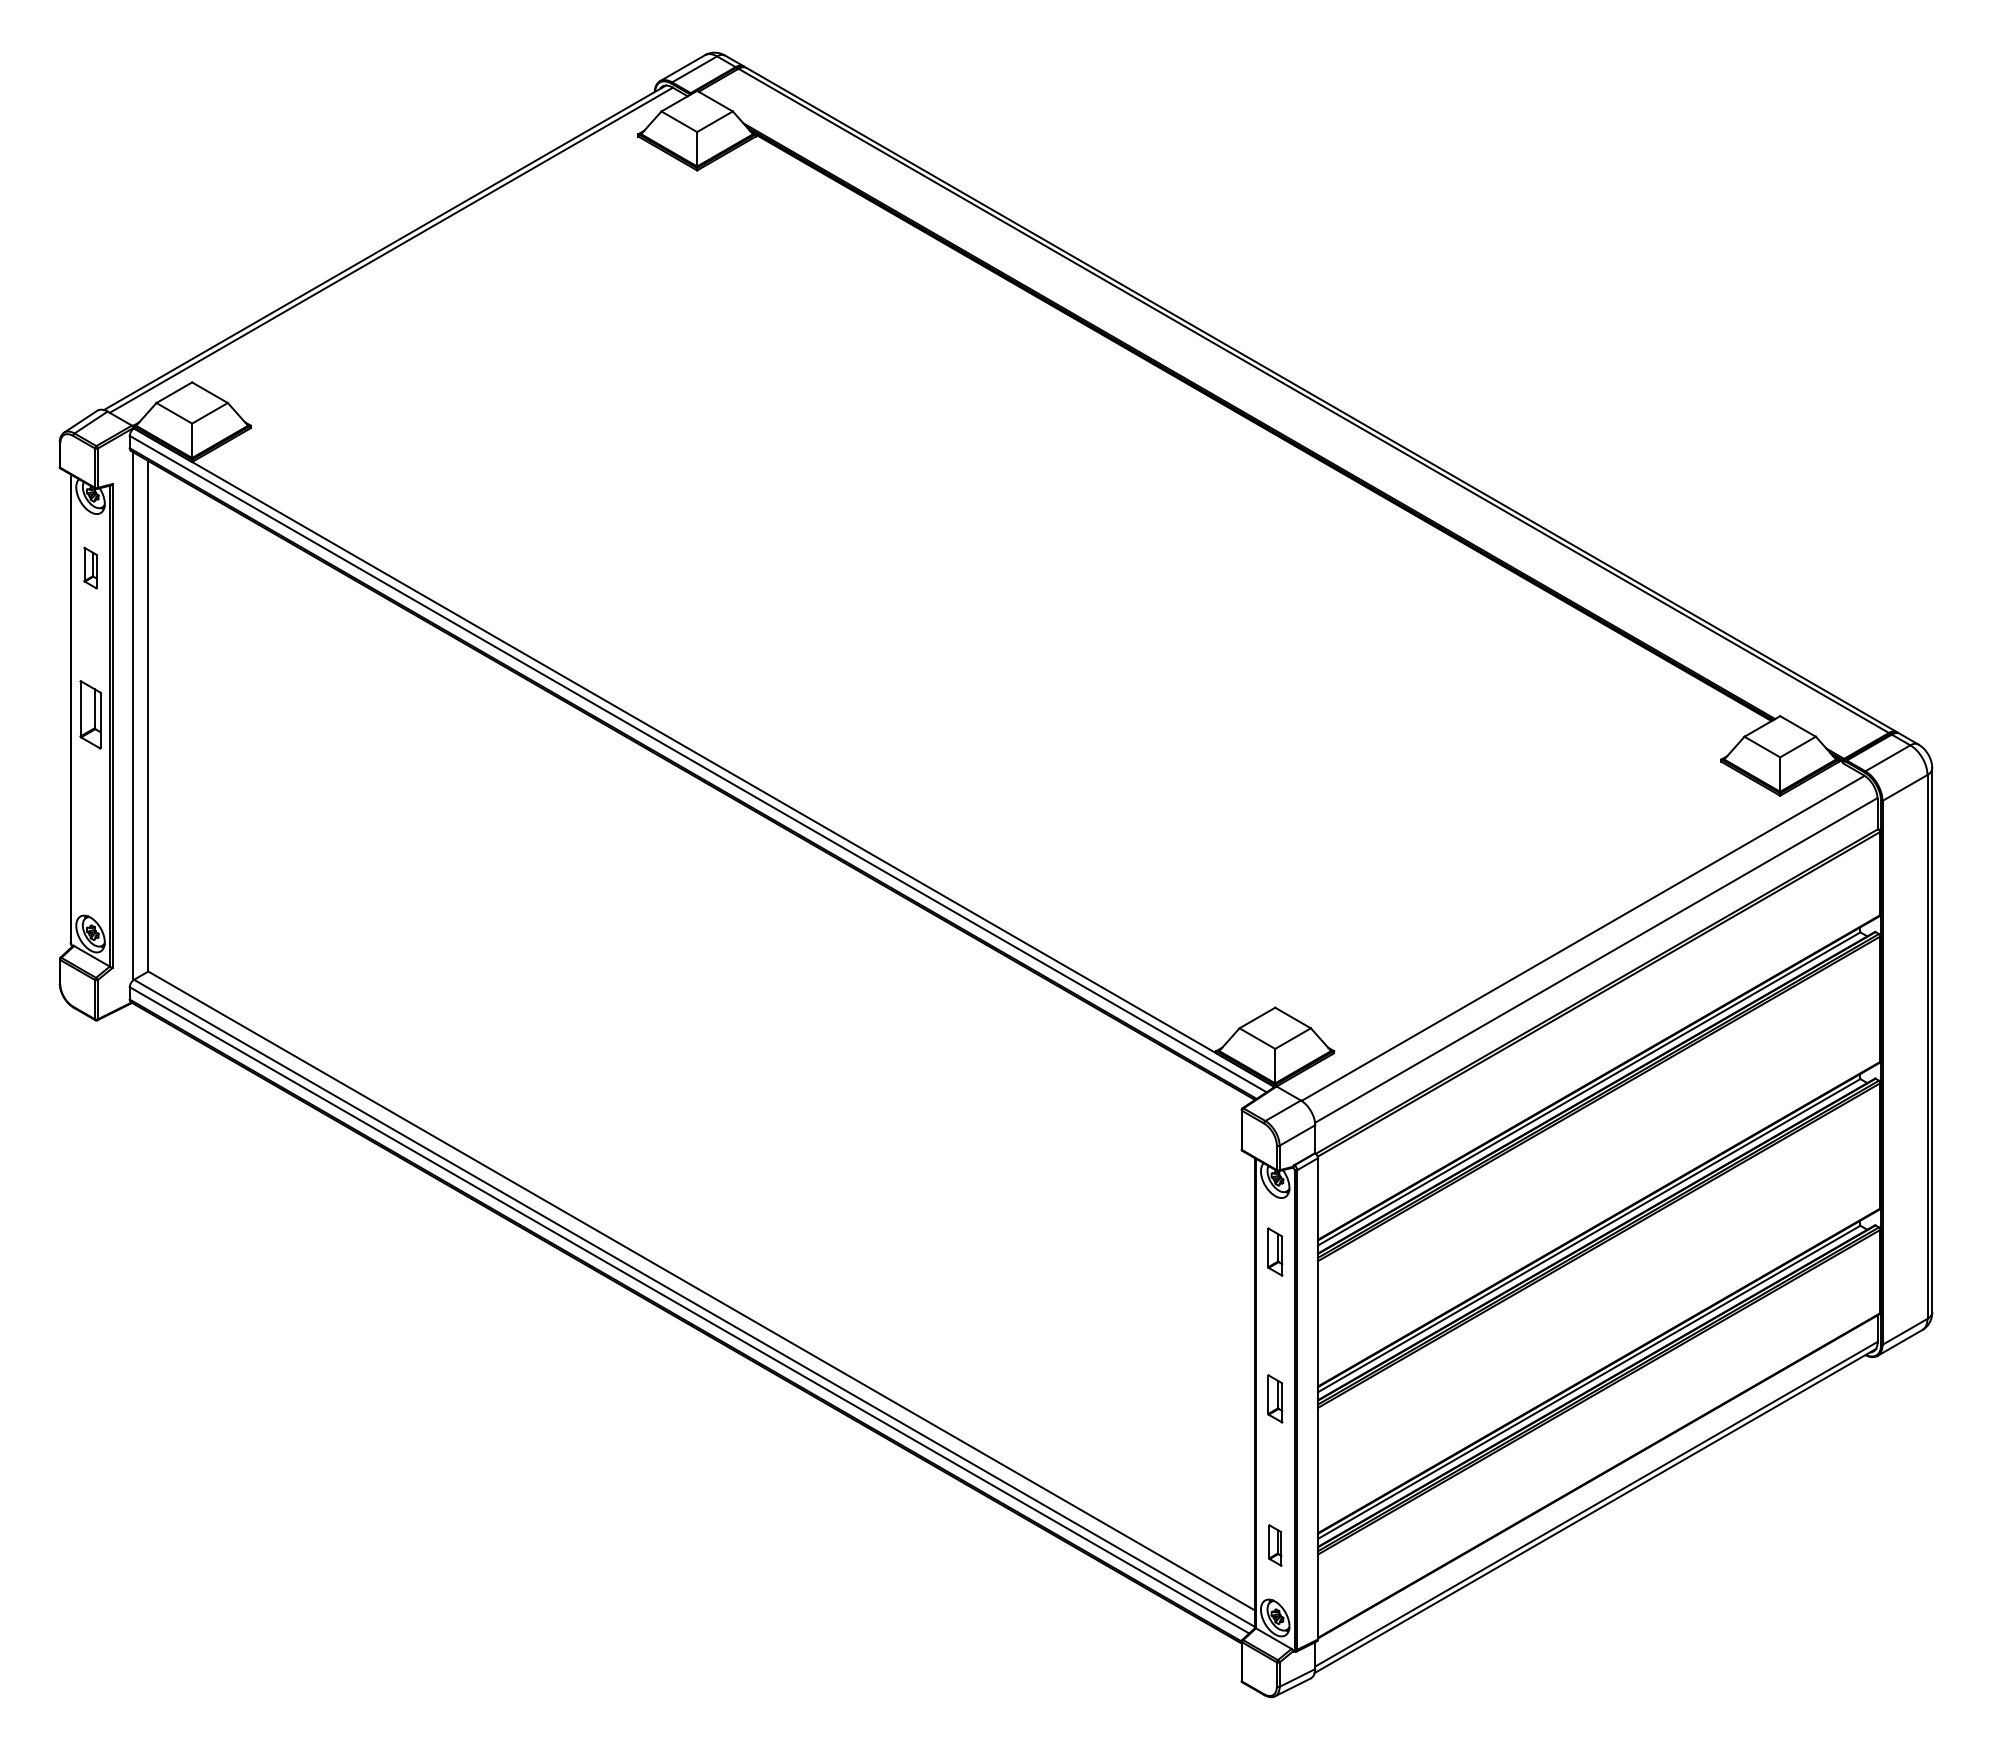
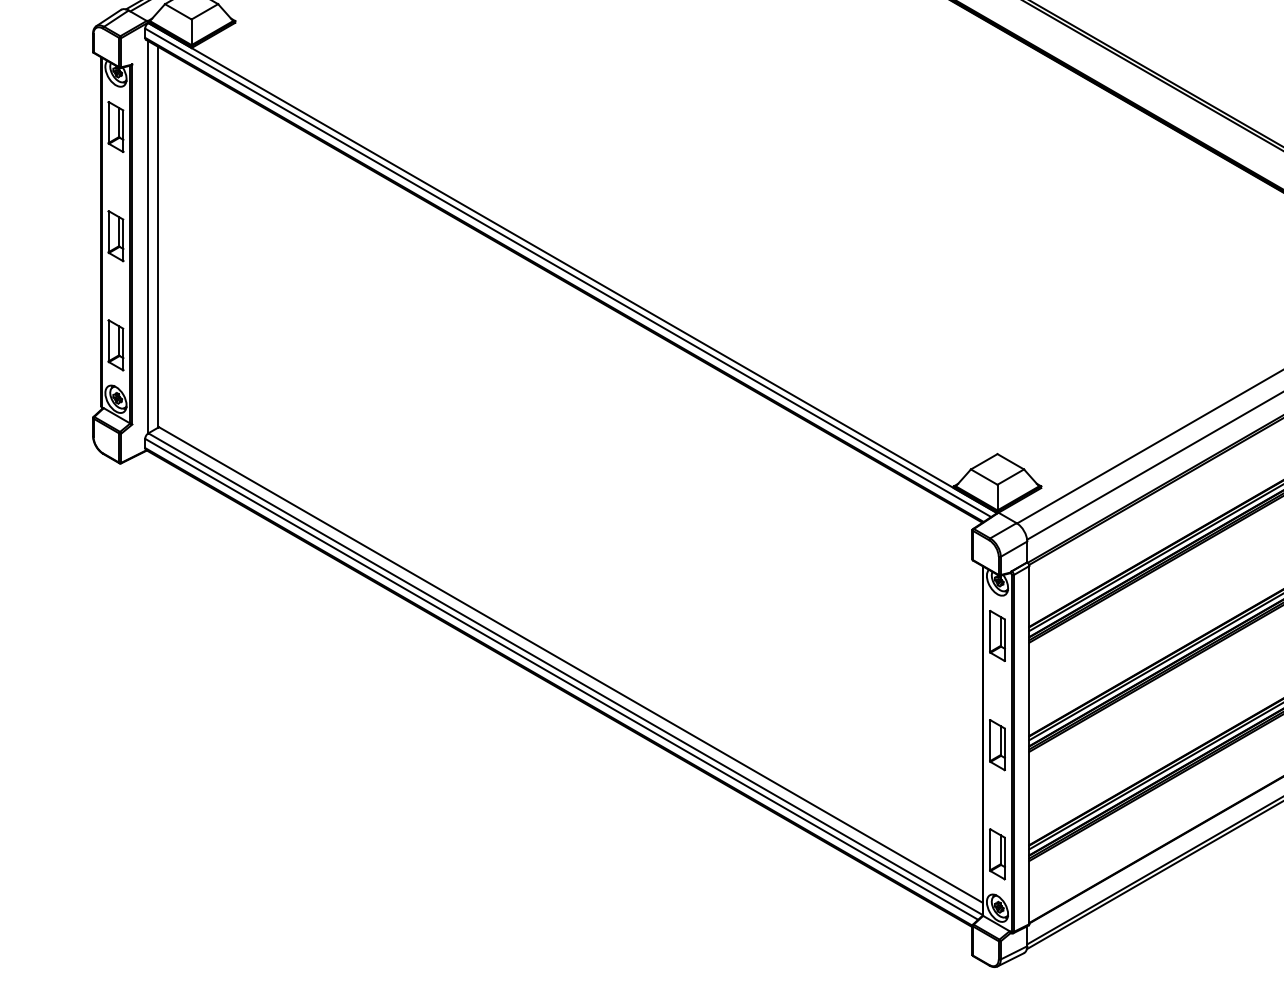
part: (90, 567) -> (115, 126), size x1.67
part: (90, 861) -> (115, 345), added
part: (1275, 1251) -> (997, 635), size x1.43
part: (1275, 1398) -> (997, 744), size x1.43
part: (1275, 1545) -> (997, 854), size x1.67

